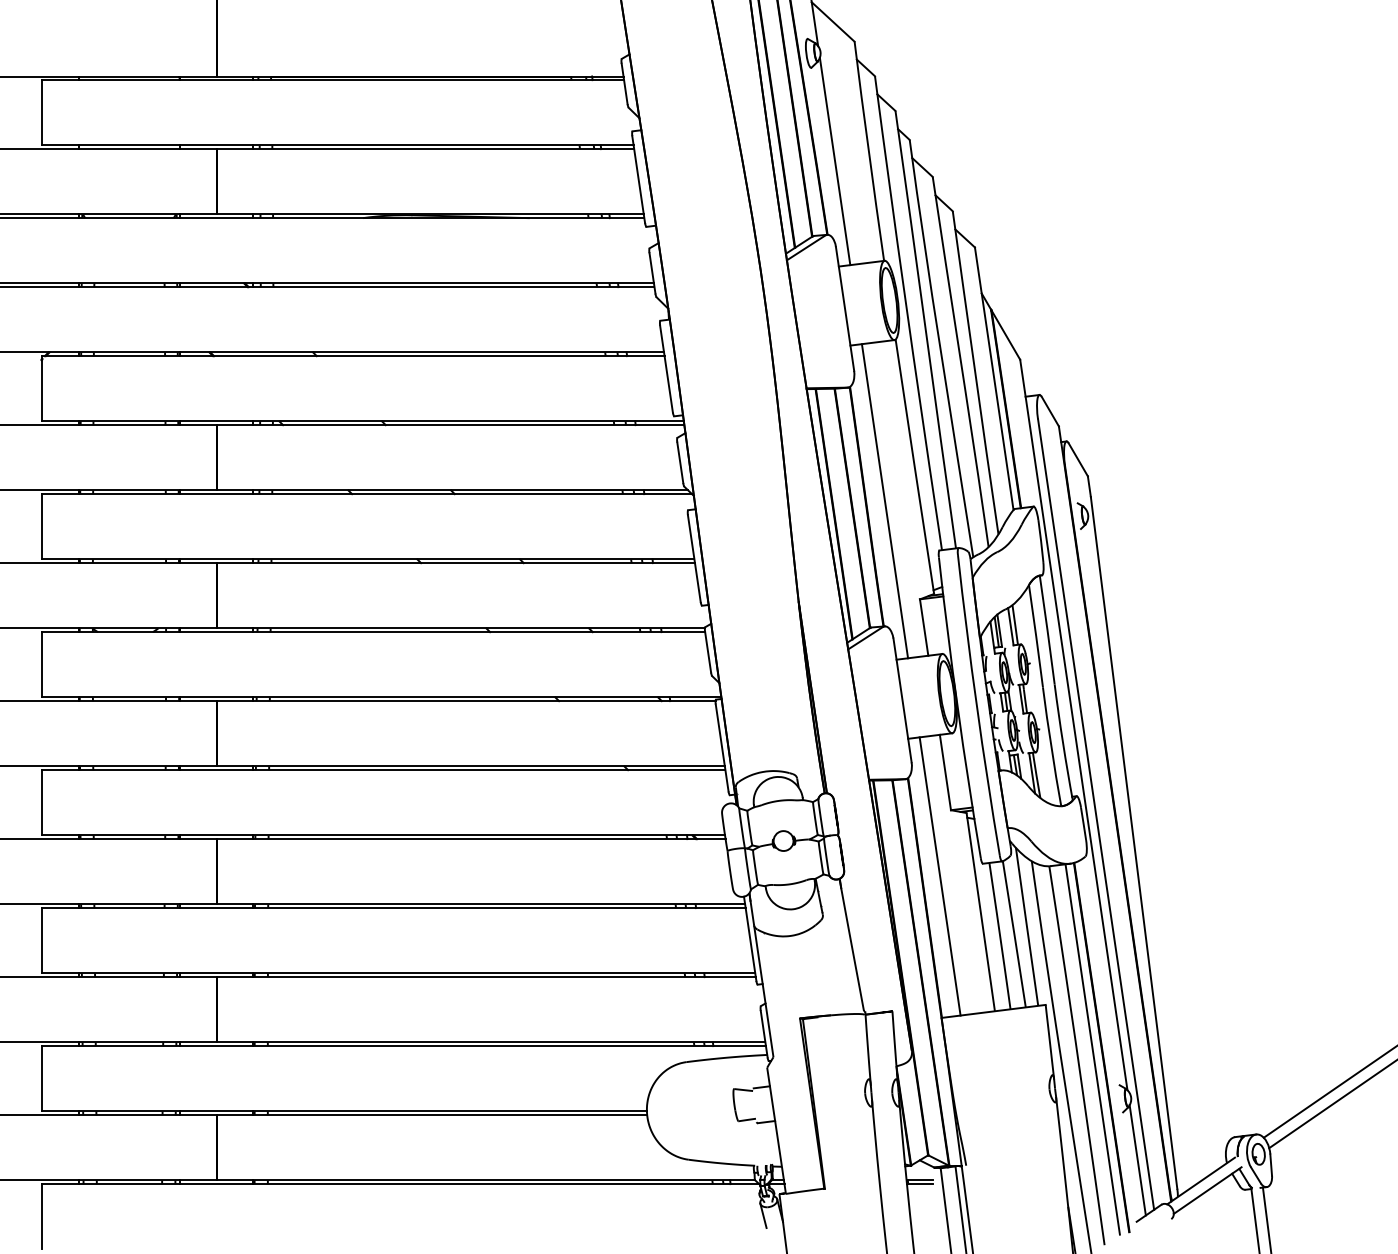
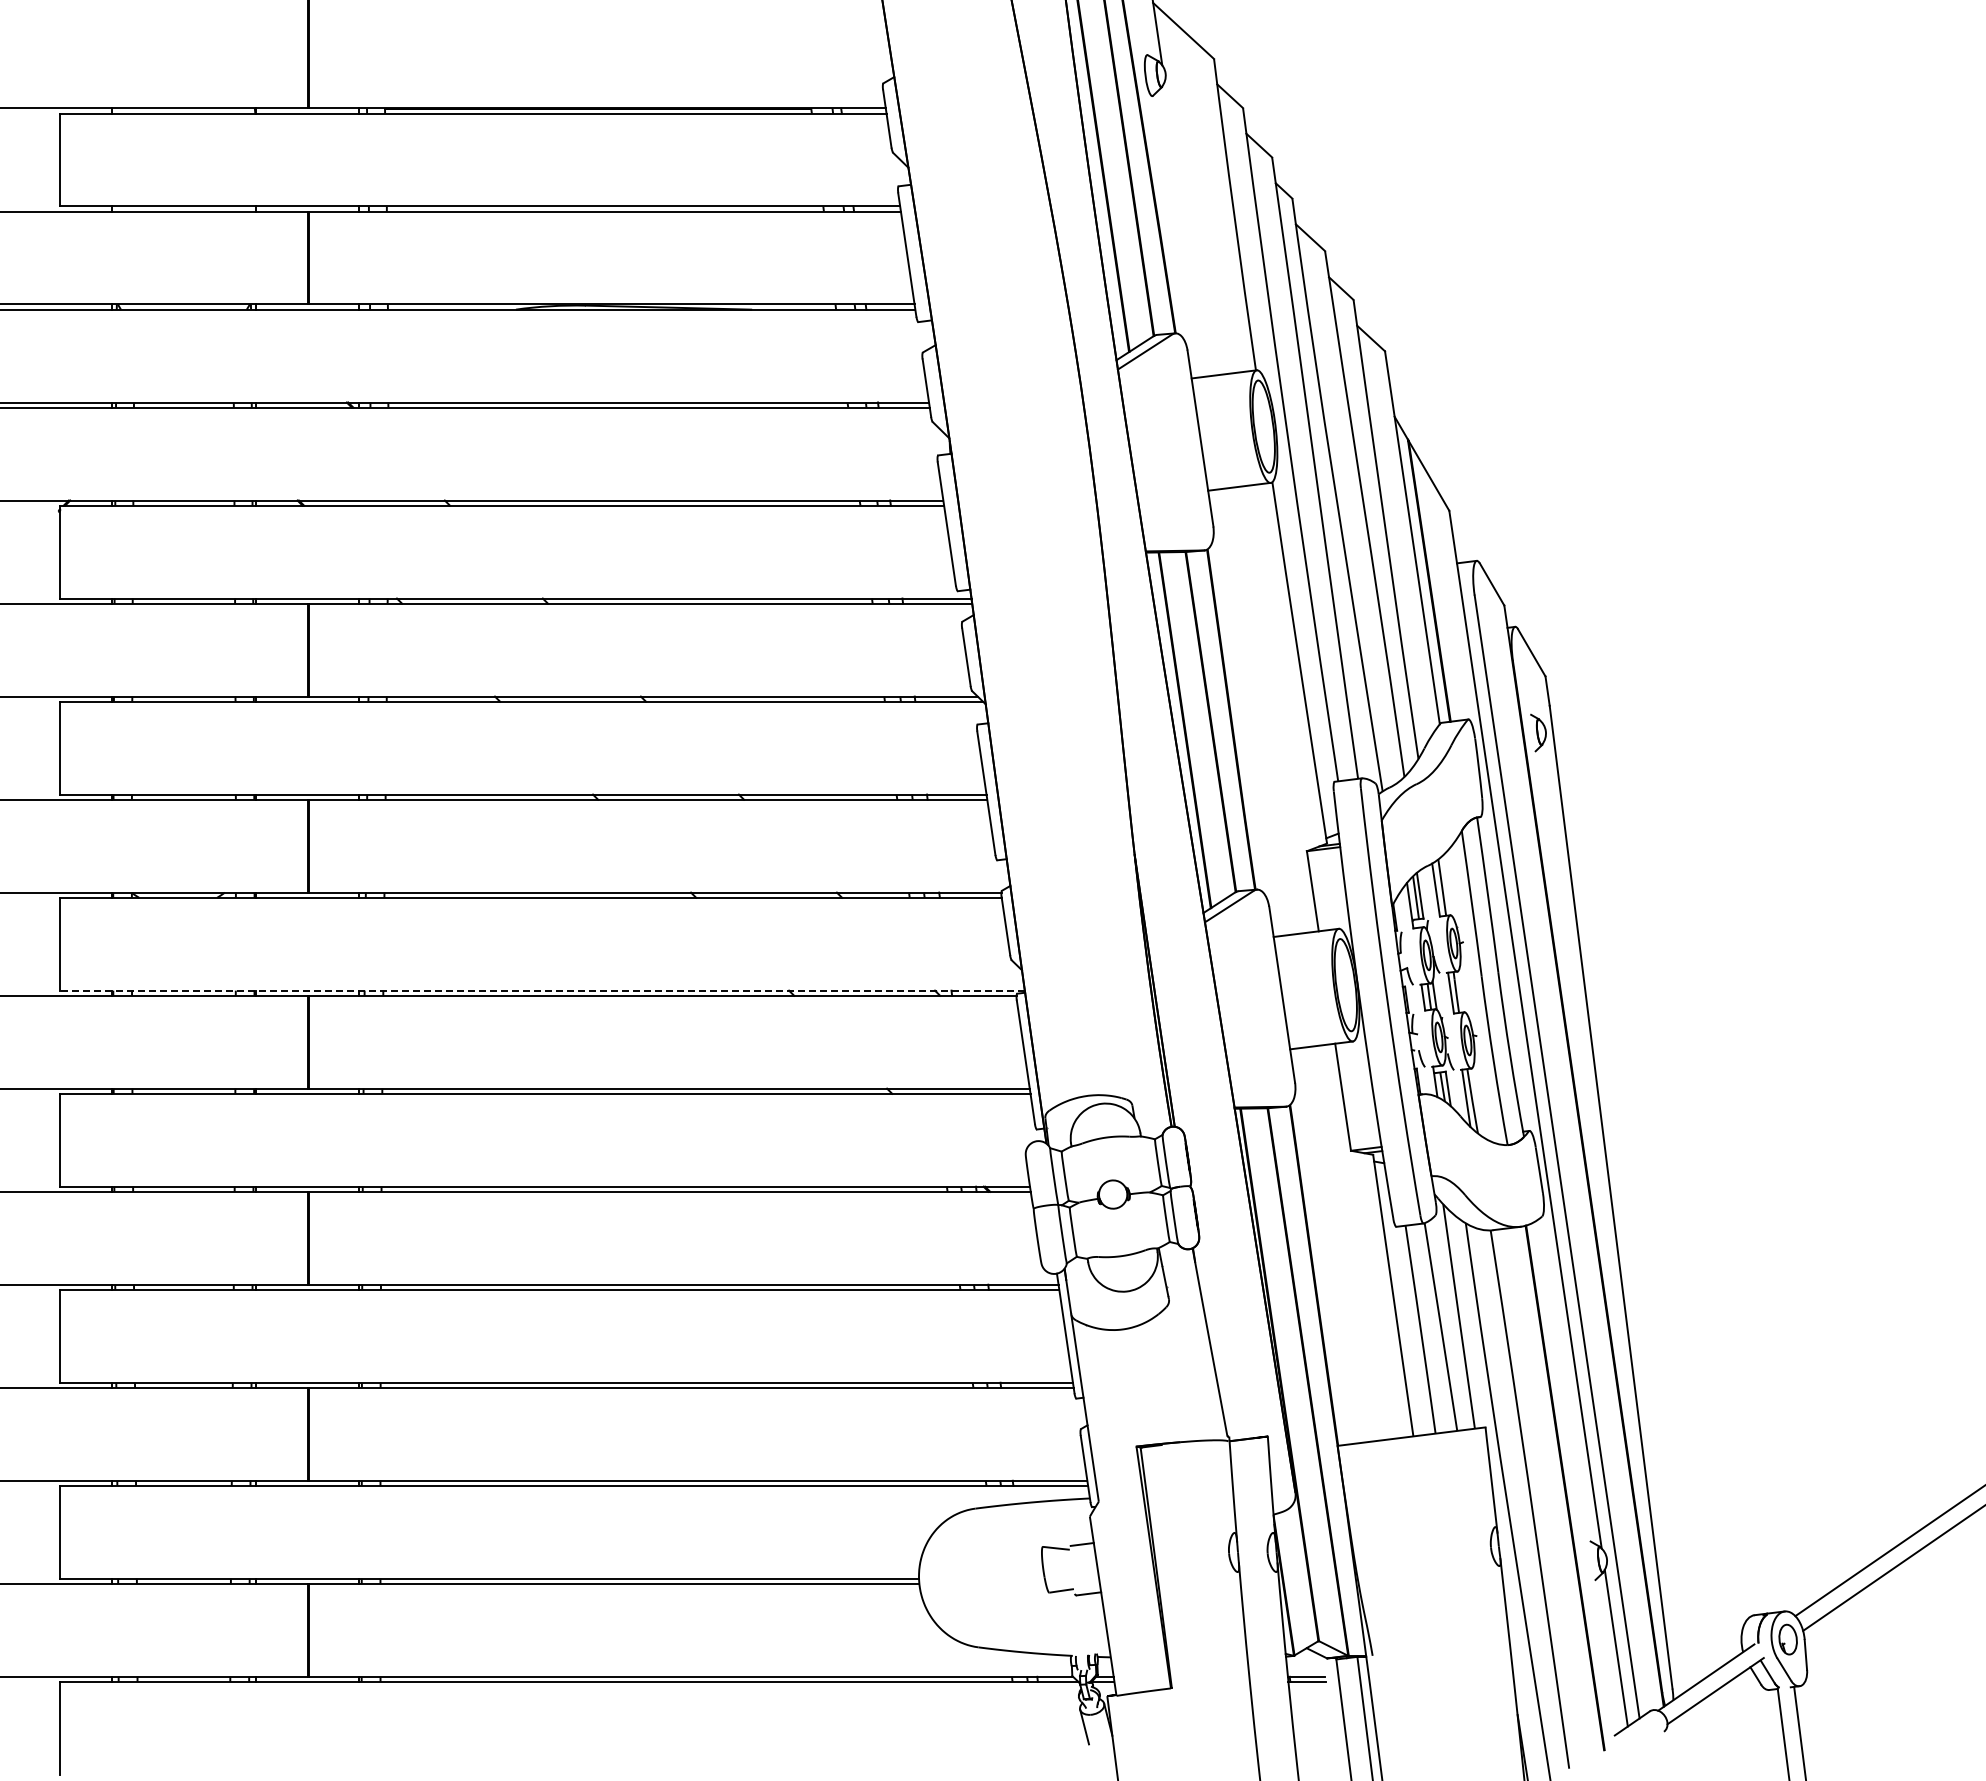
line: (834, 161) -> (1185, 228), removed
line: (885, 501) -> (1257, 711), removed
line: (381, 697) -> (541, 990), solid -> dashed
line: (940, 876) -> (1335, 1244), removed
line: (1092, 1049) -> (1551, 1490), removed

